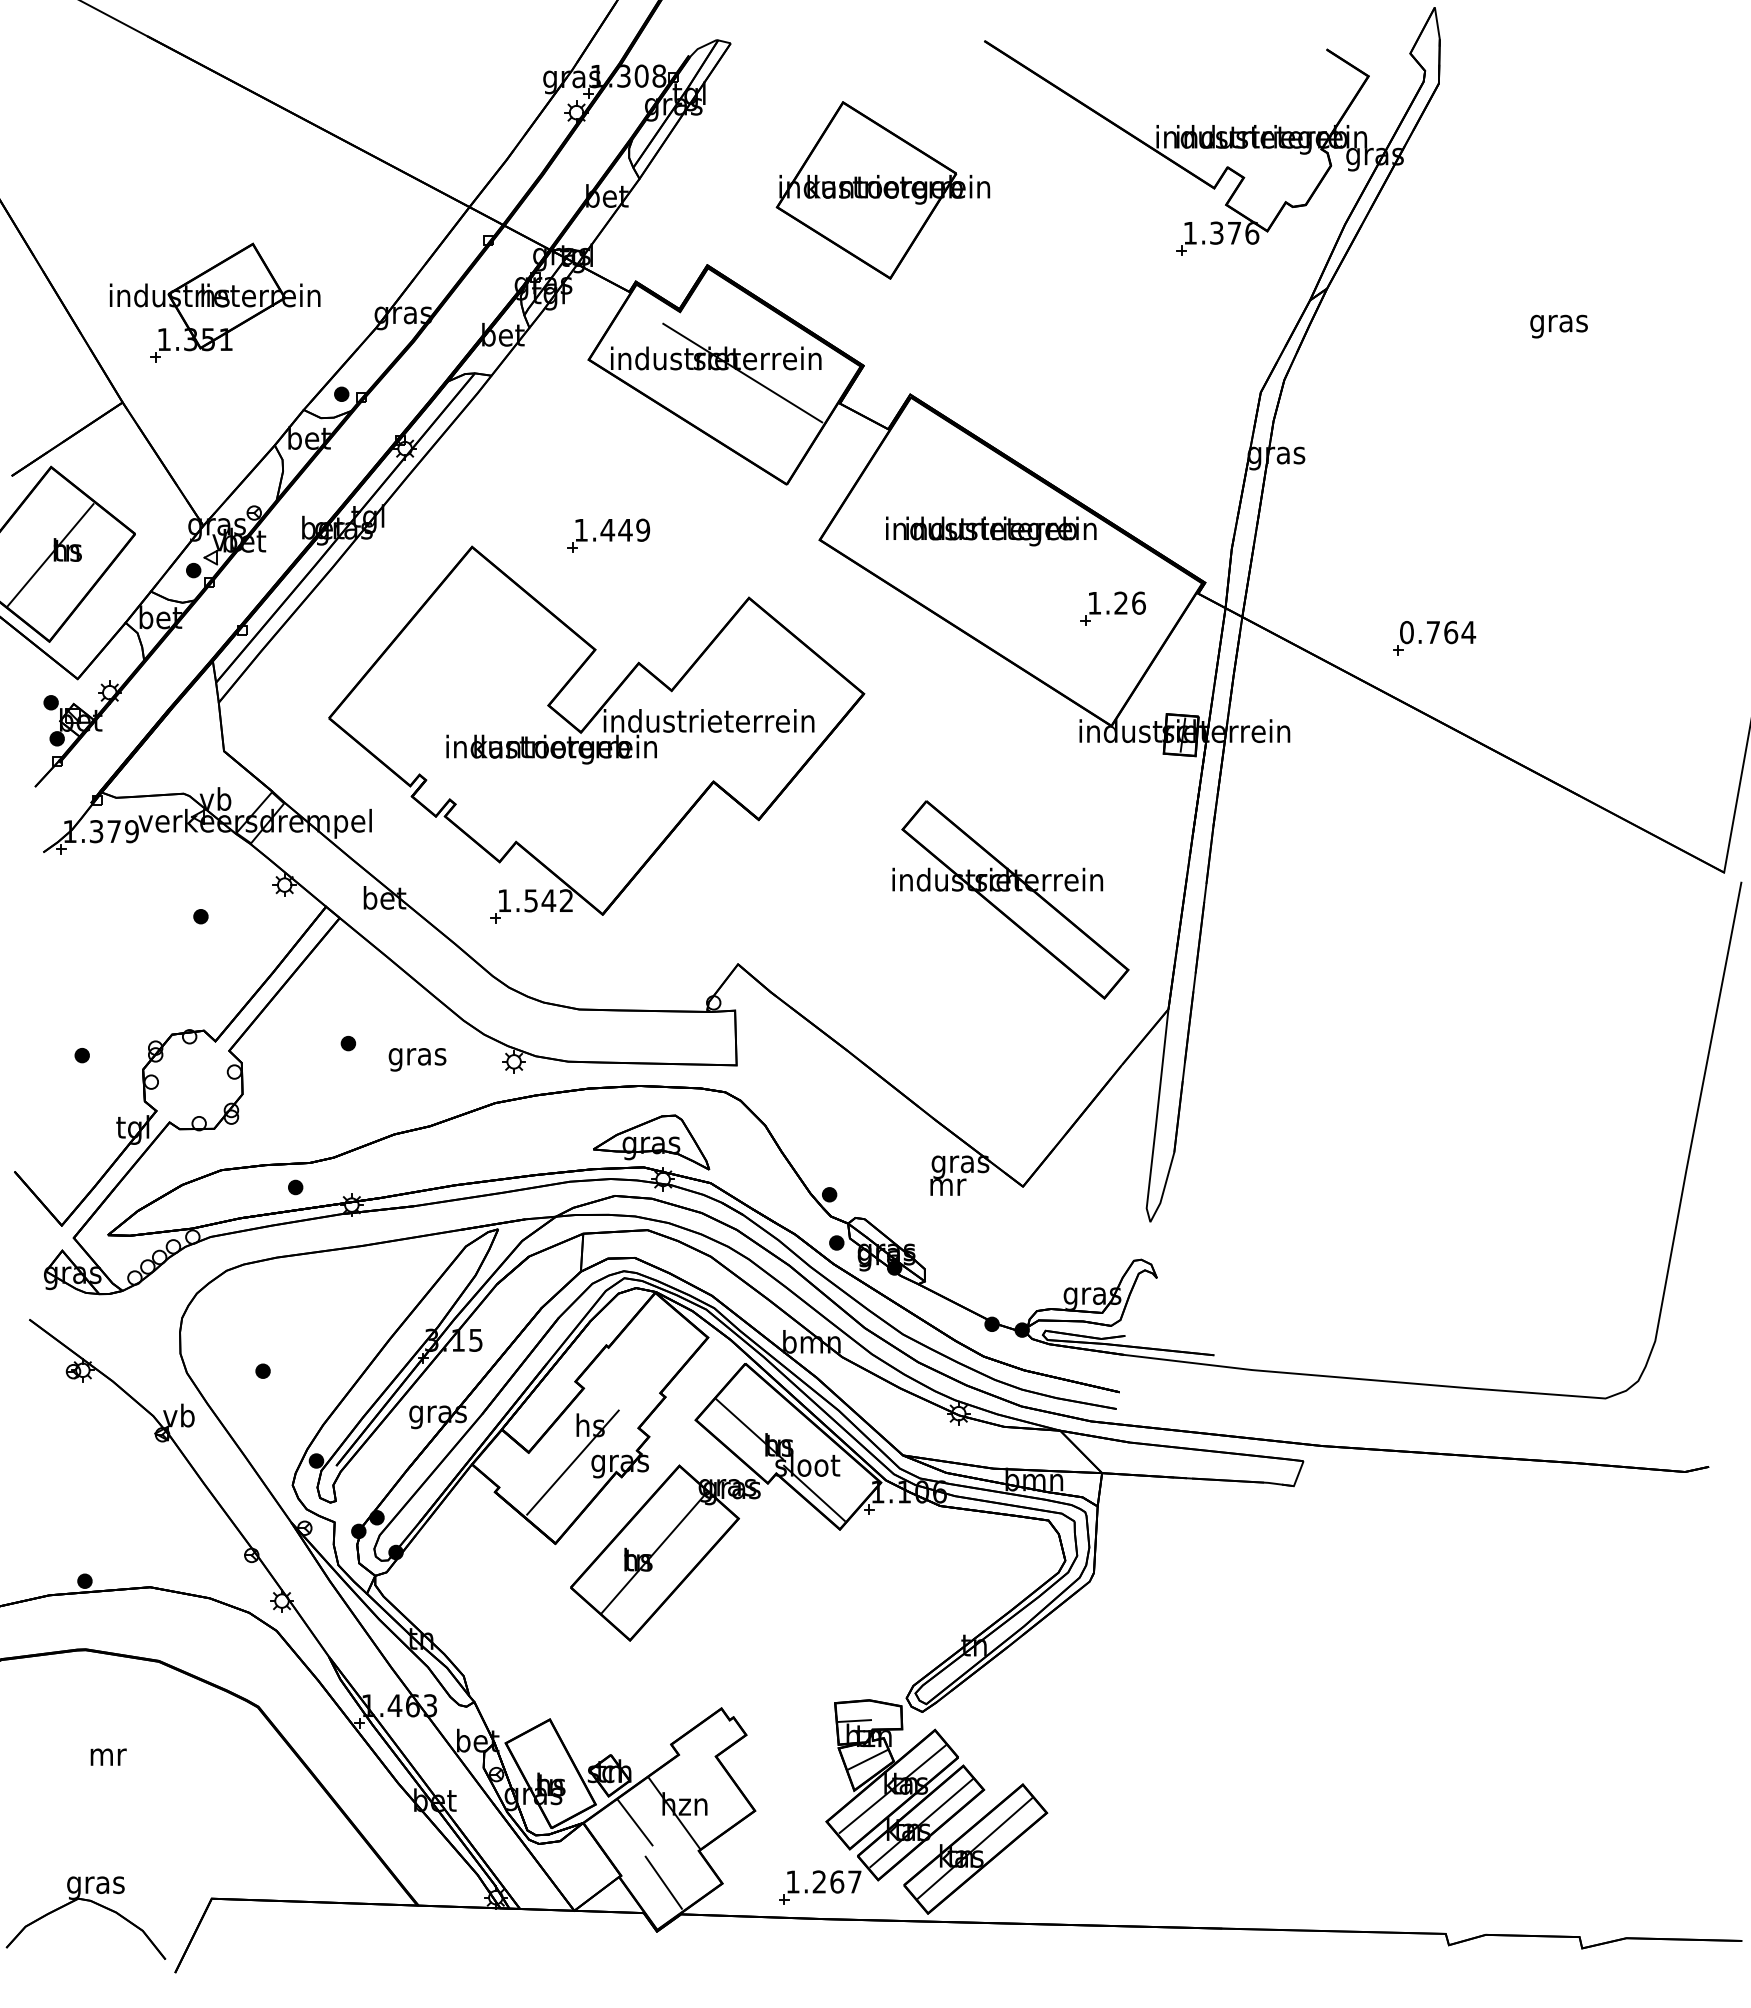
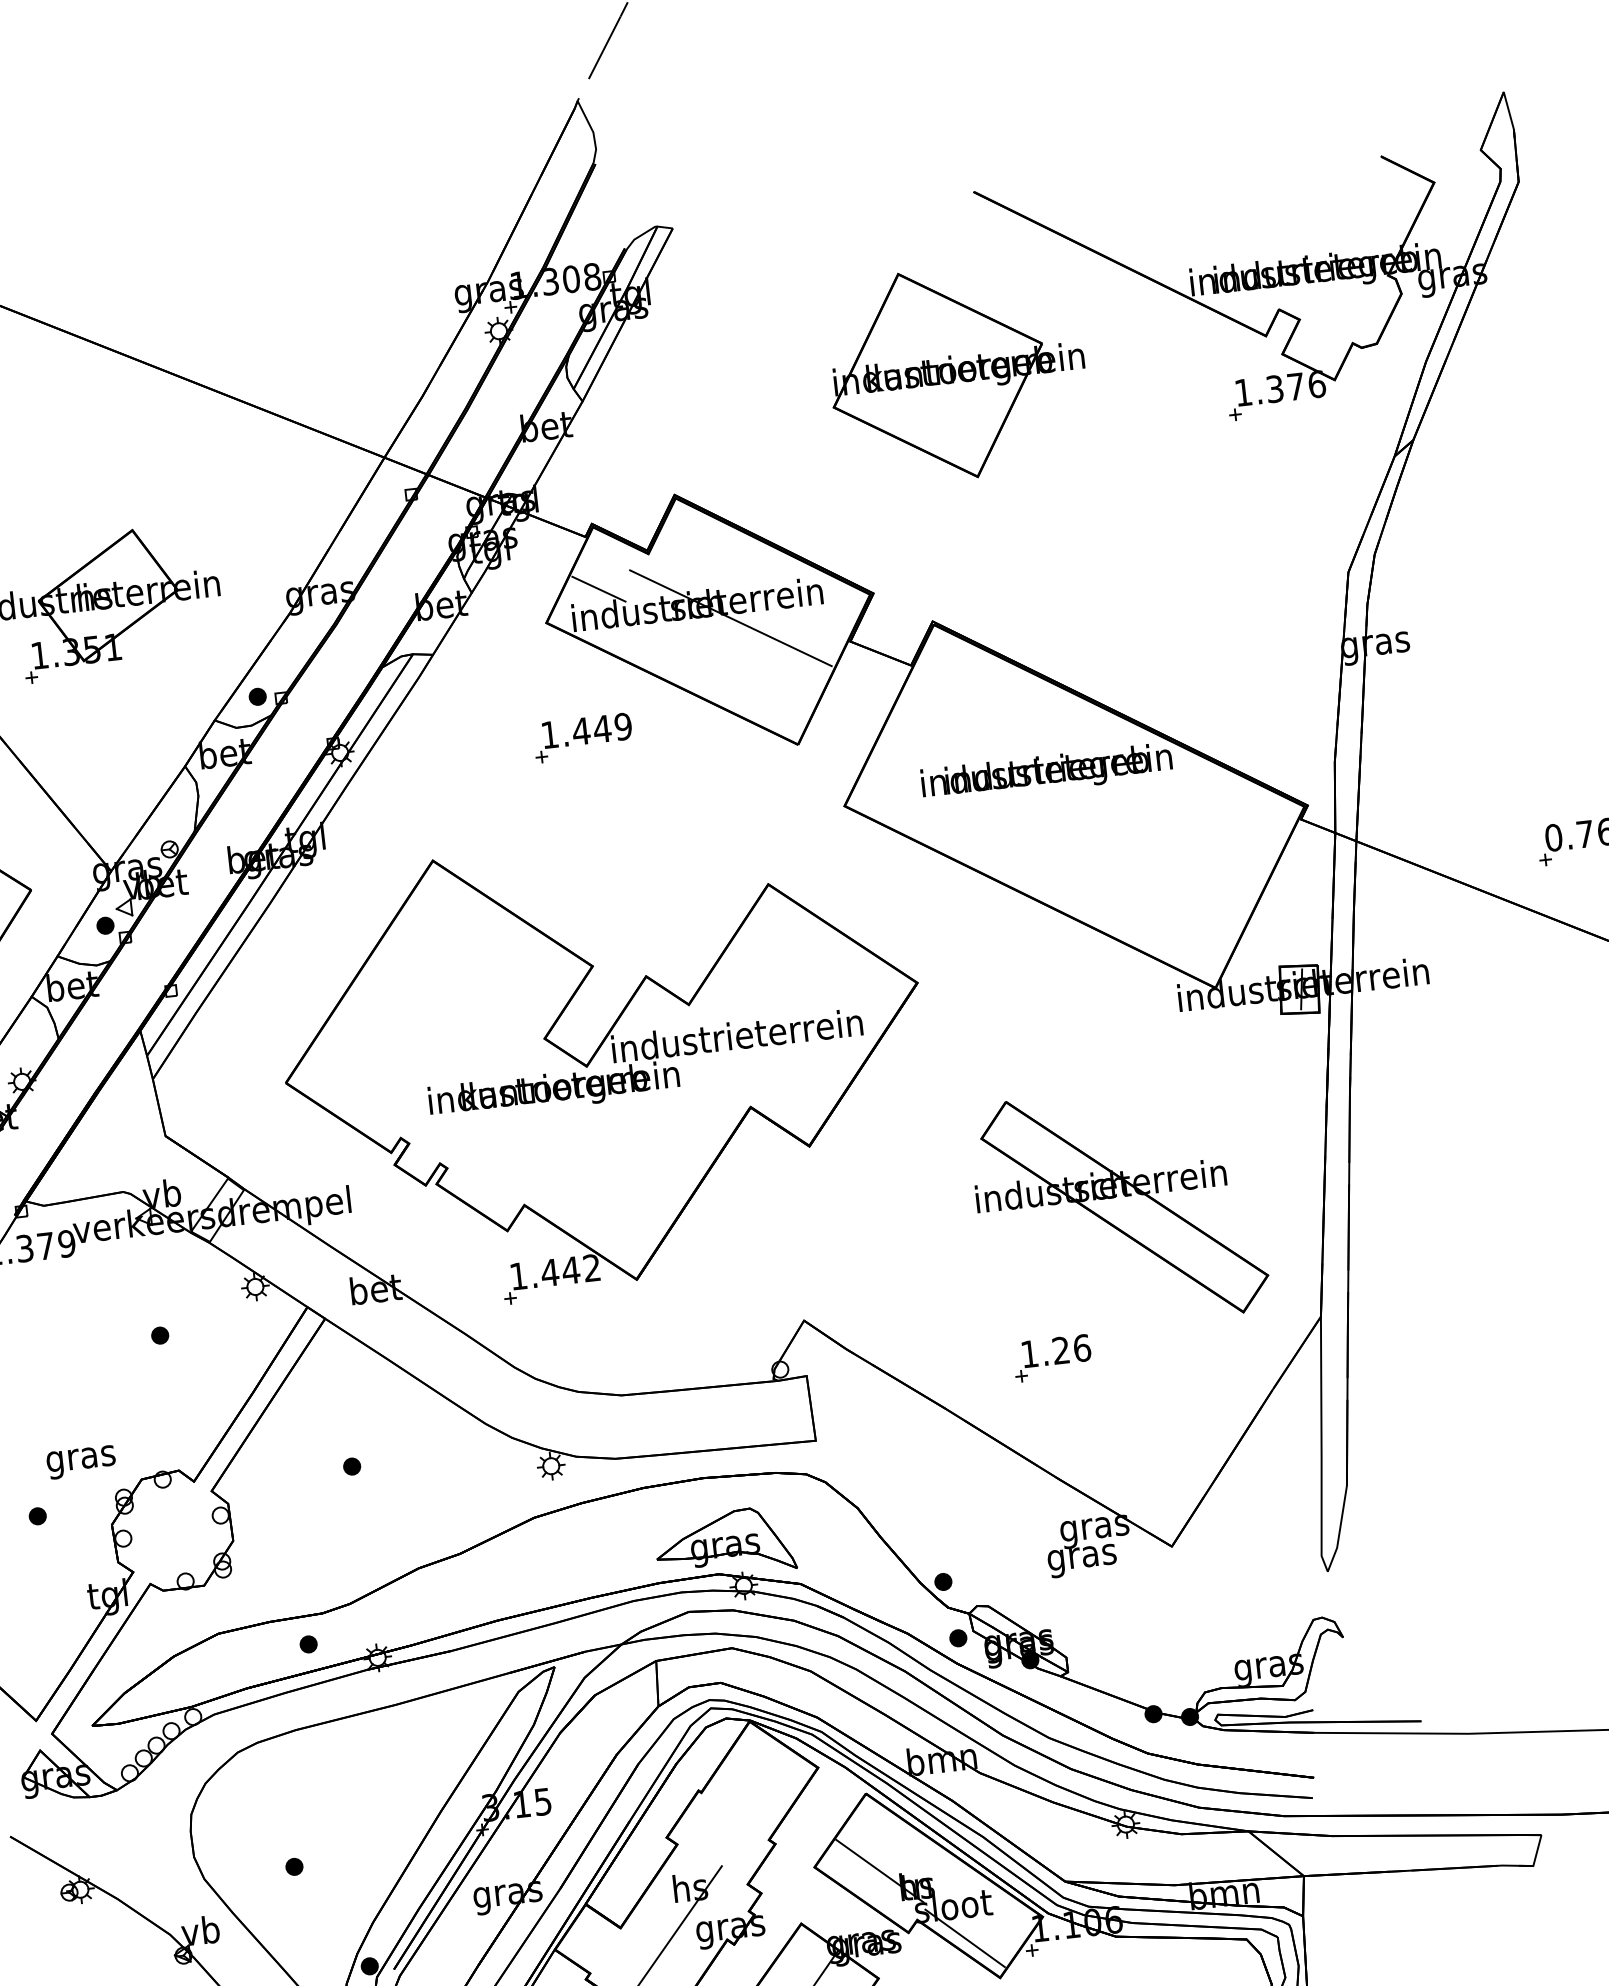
part: (882, 190) -> (956, 373), moved
line: (635, 336) -> (598, 589), added
part: (608, 535) -> (582, 737), moved
part: (1112, 608) -> (1051, 1358), moved
text: (530, 900) -> (549, 1272), 1.542 -> 1.442
text: (417, 1059) -> (81, 1462), moved
text: (947, 1190) -> (1082, 1561), mr -> gras

